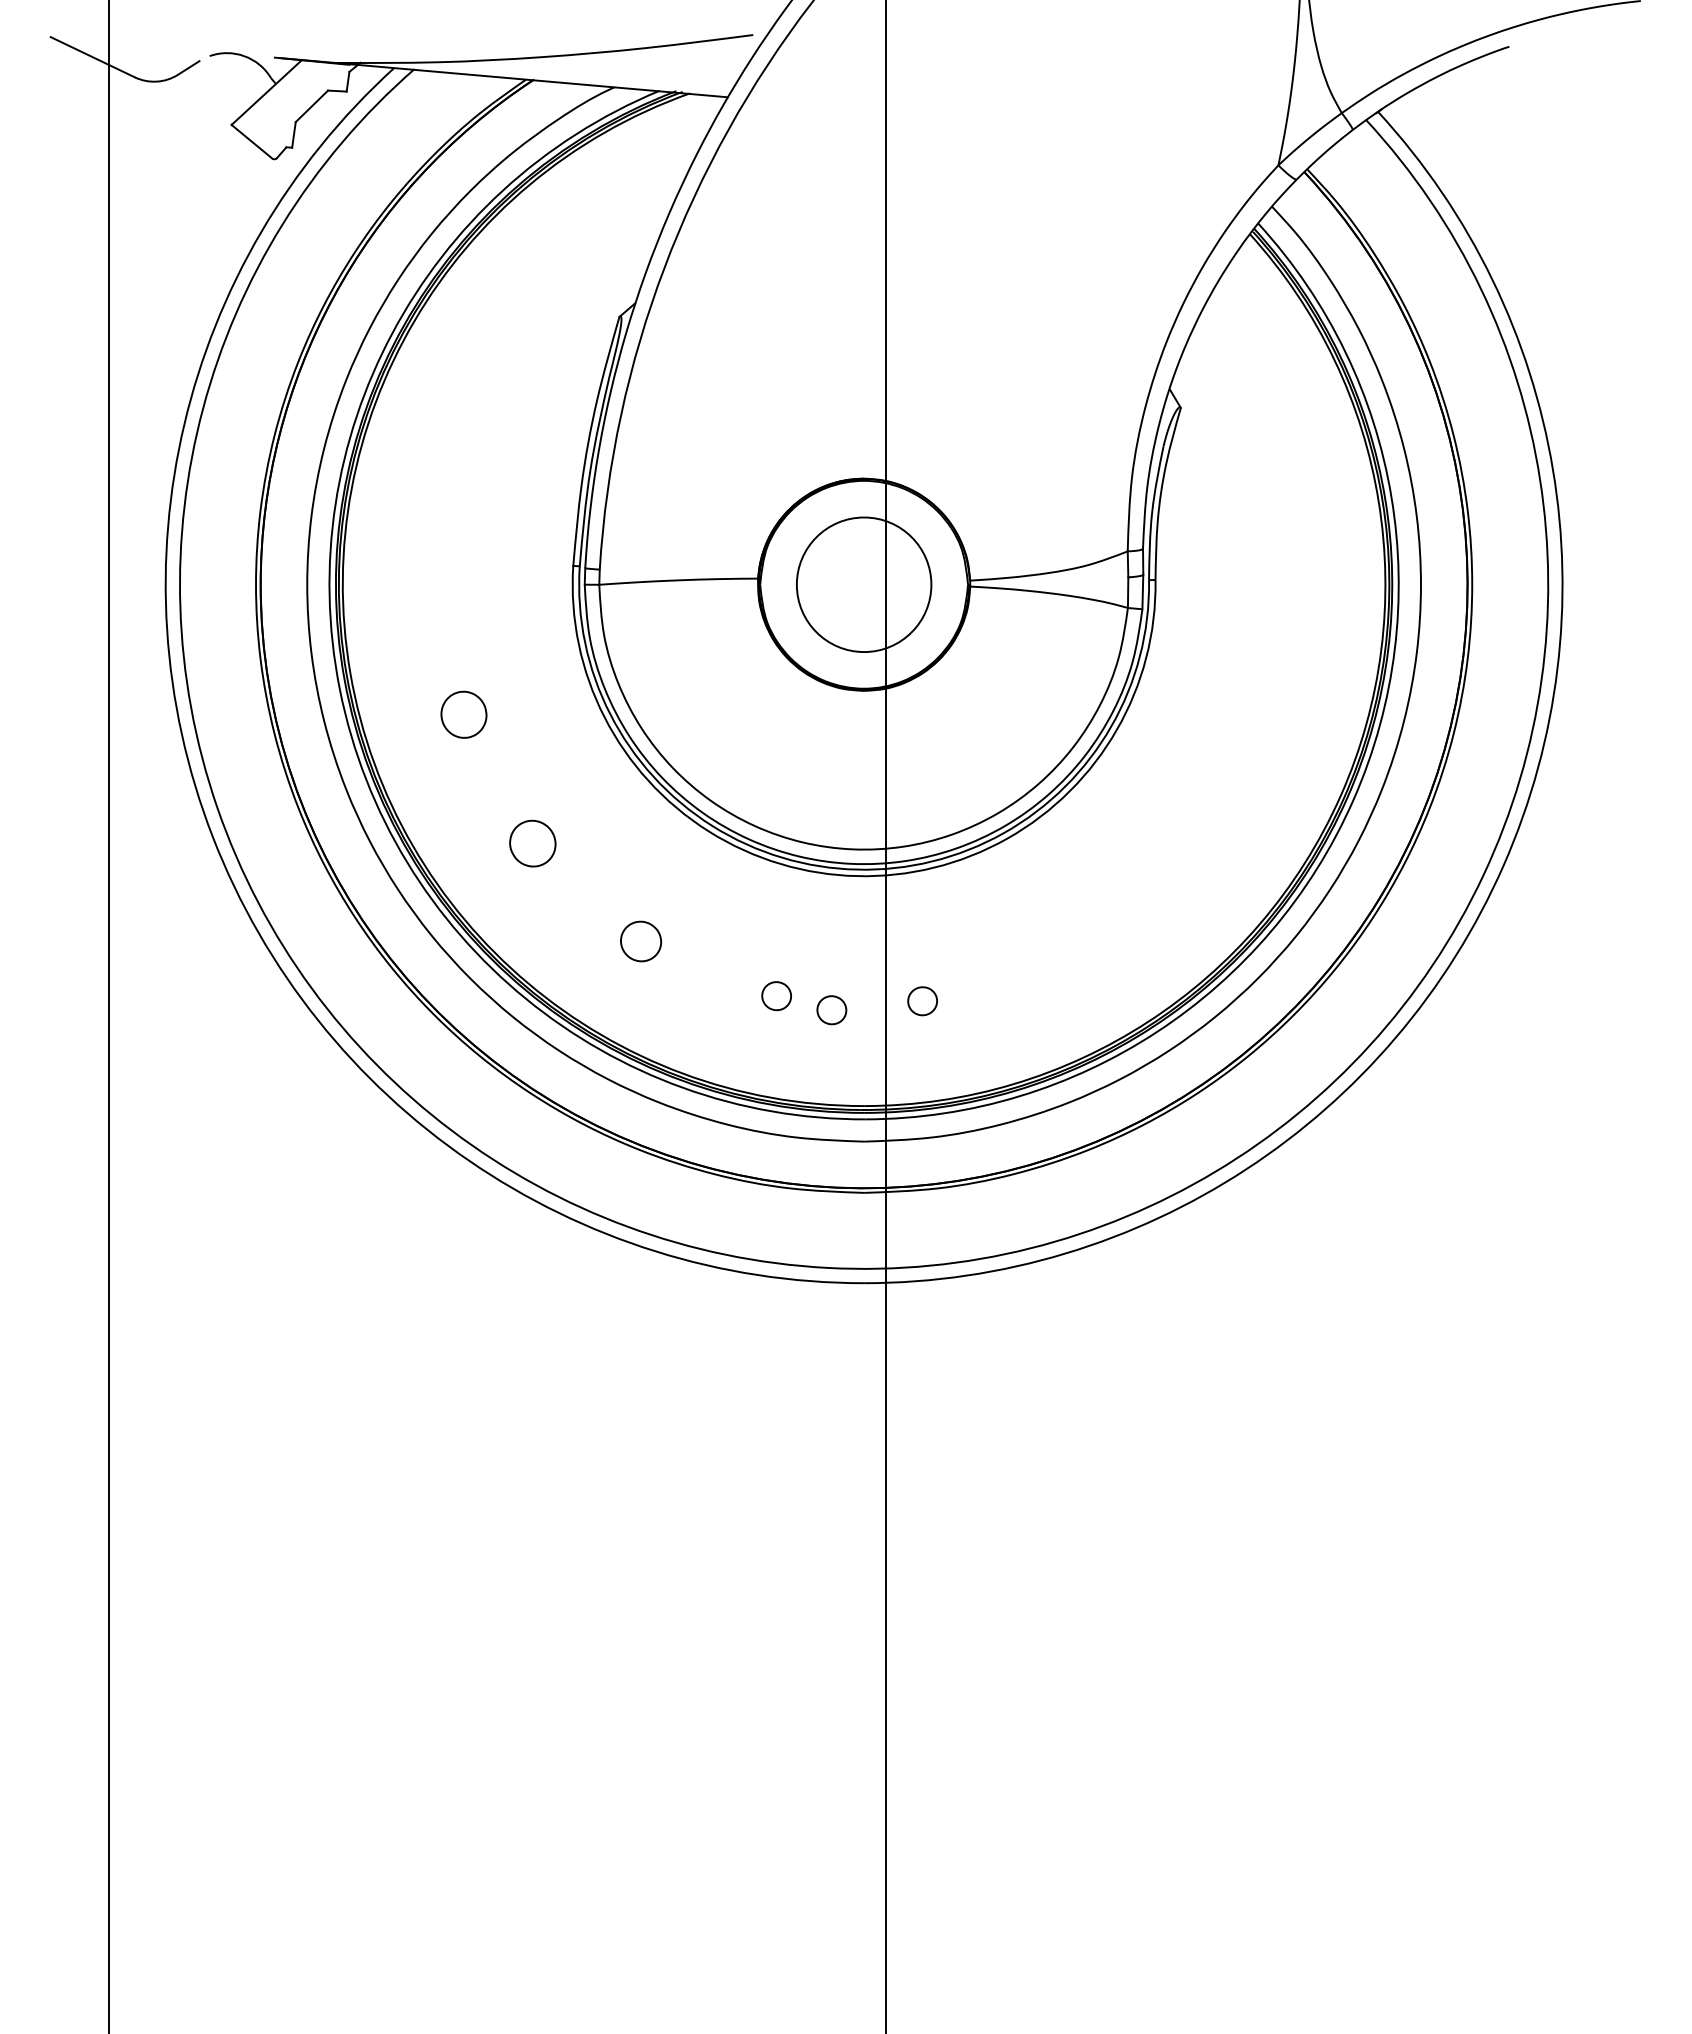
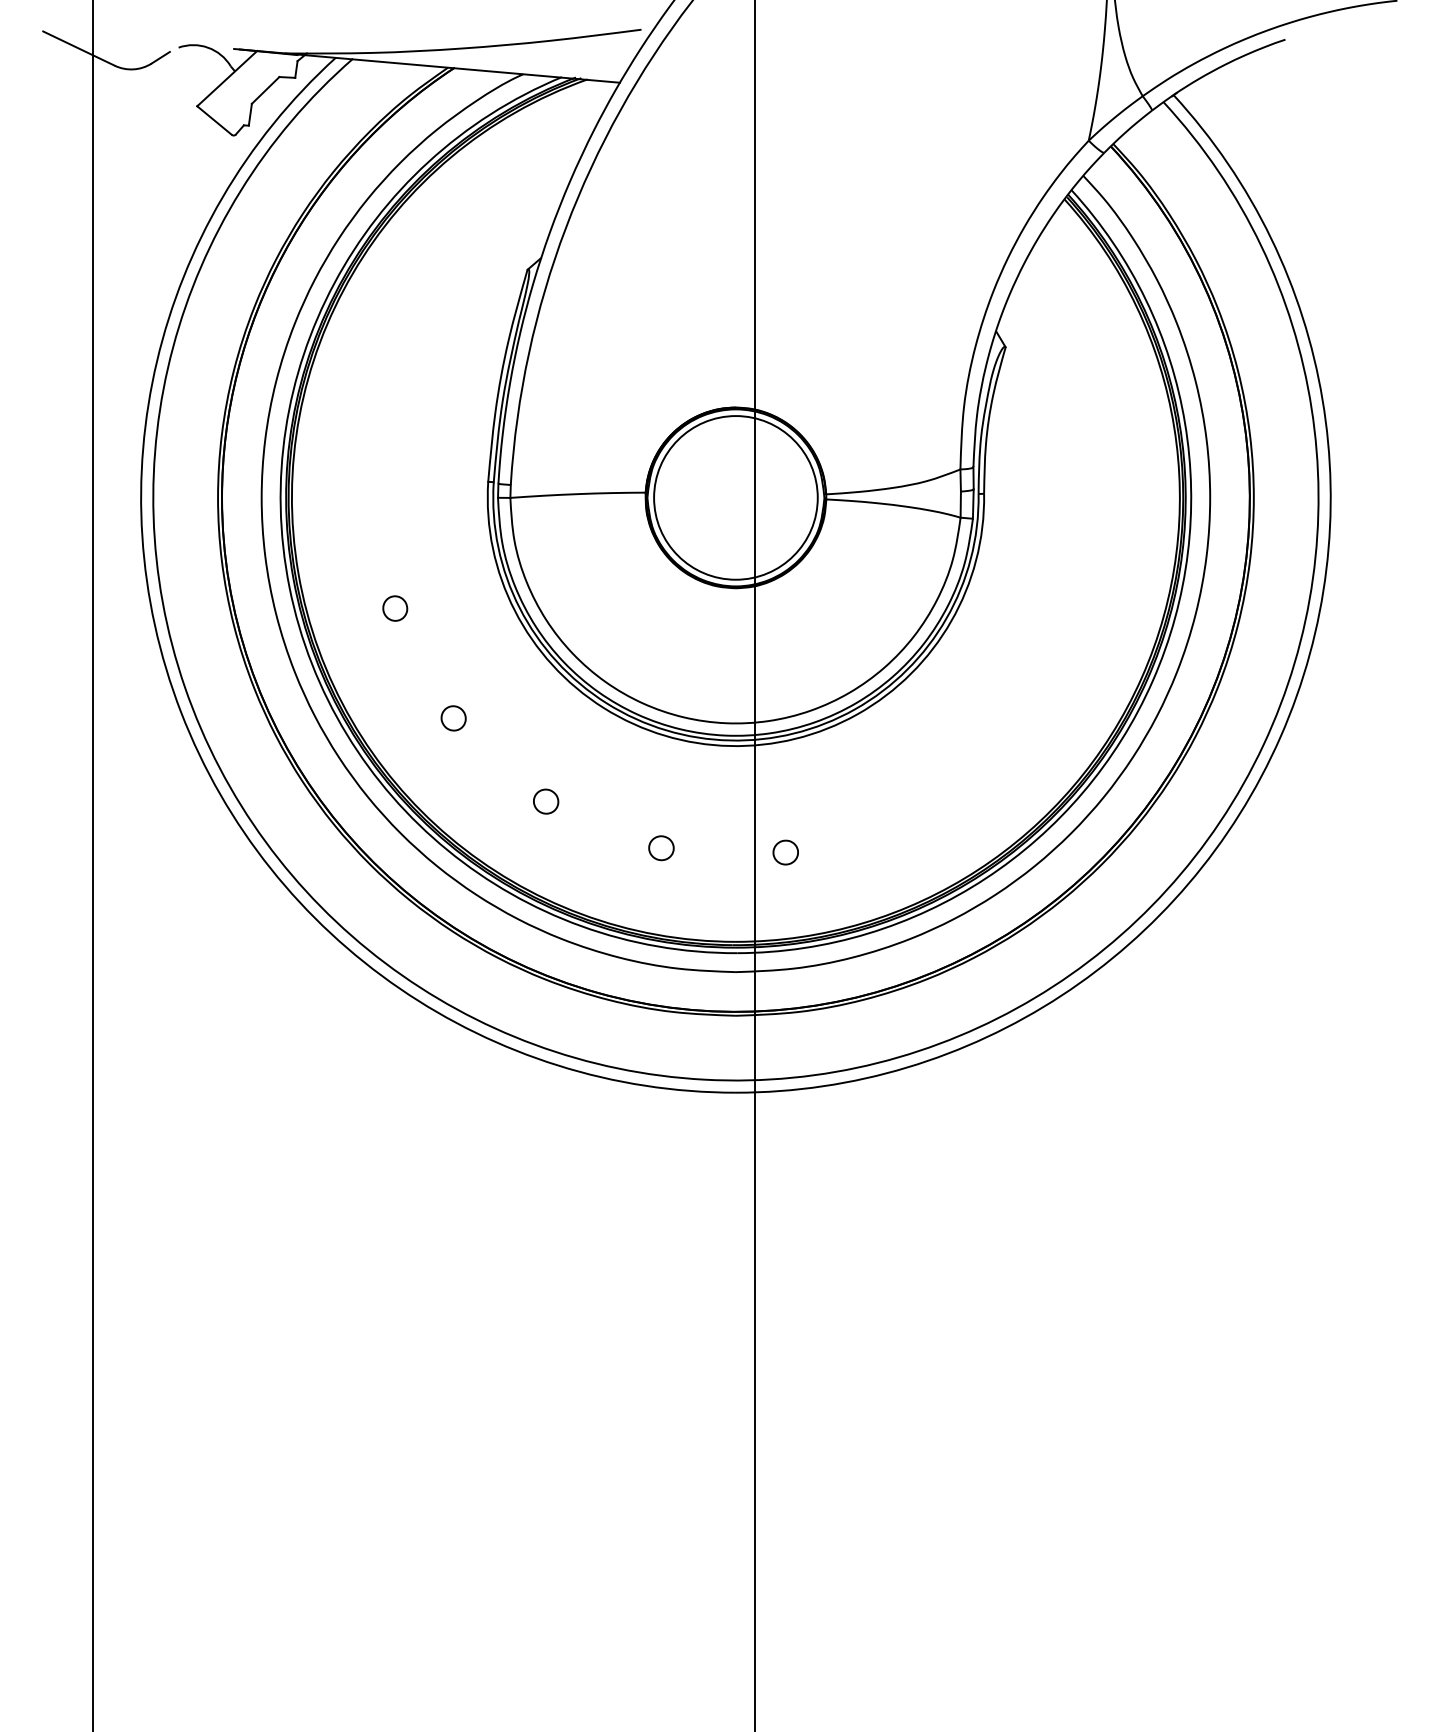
circle: (863, 584) -> (735, 497), size x1.43
part: (464, 714) -> (395, 608), size x0.62
part: (532, 843) -> (453, 718), size x0.62
part: (641, 941) -> (546, 801), size x0.71
part: (831, 1010) -> (708, 860), removed

